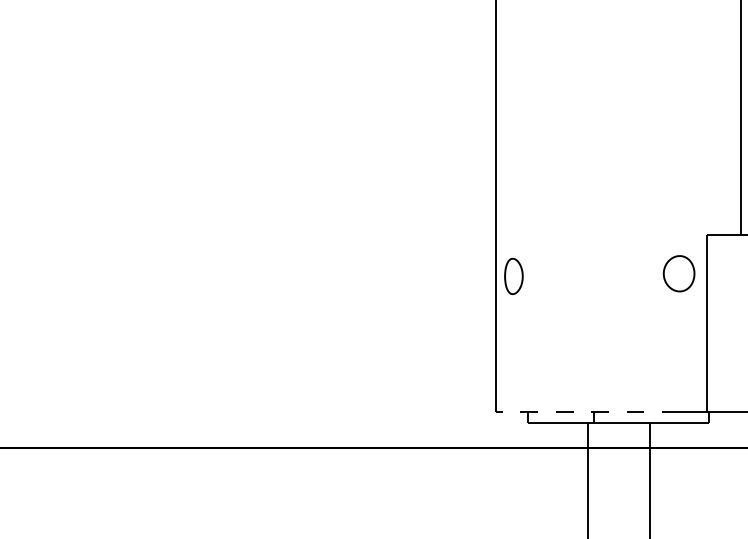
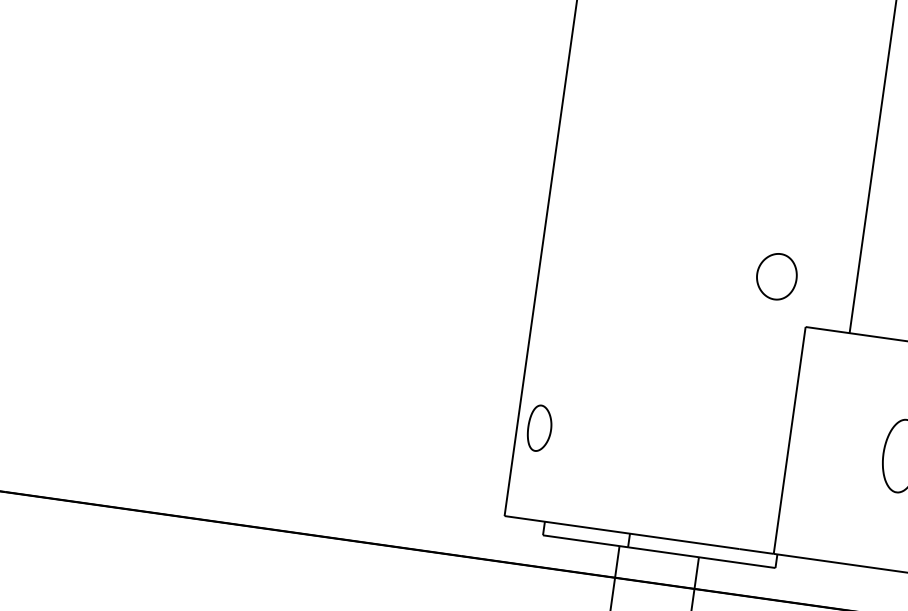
part: (678, 273) -> (776, 276), moved
part: (513, 276) -> (539, 428), moved
line: (588, 412) -> (622, 532), dashed -> solid

